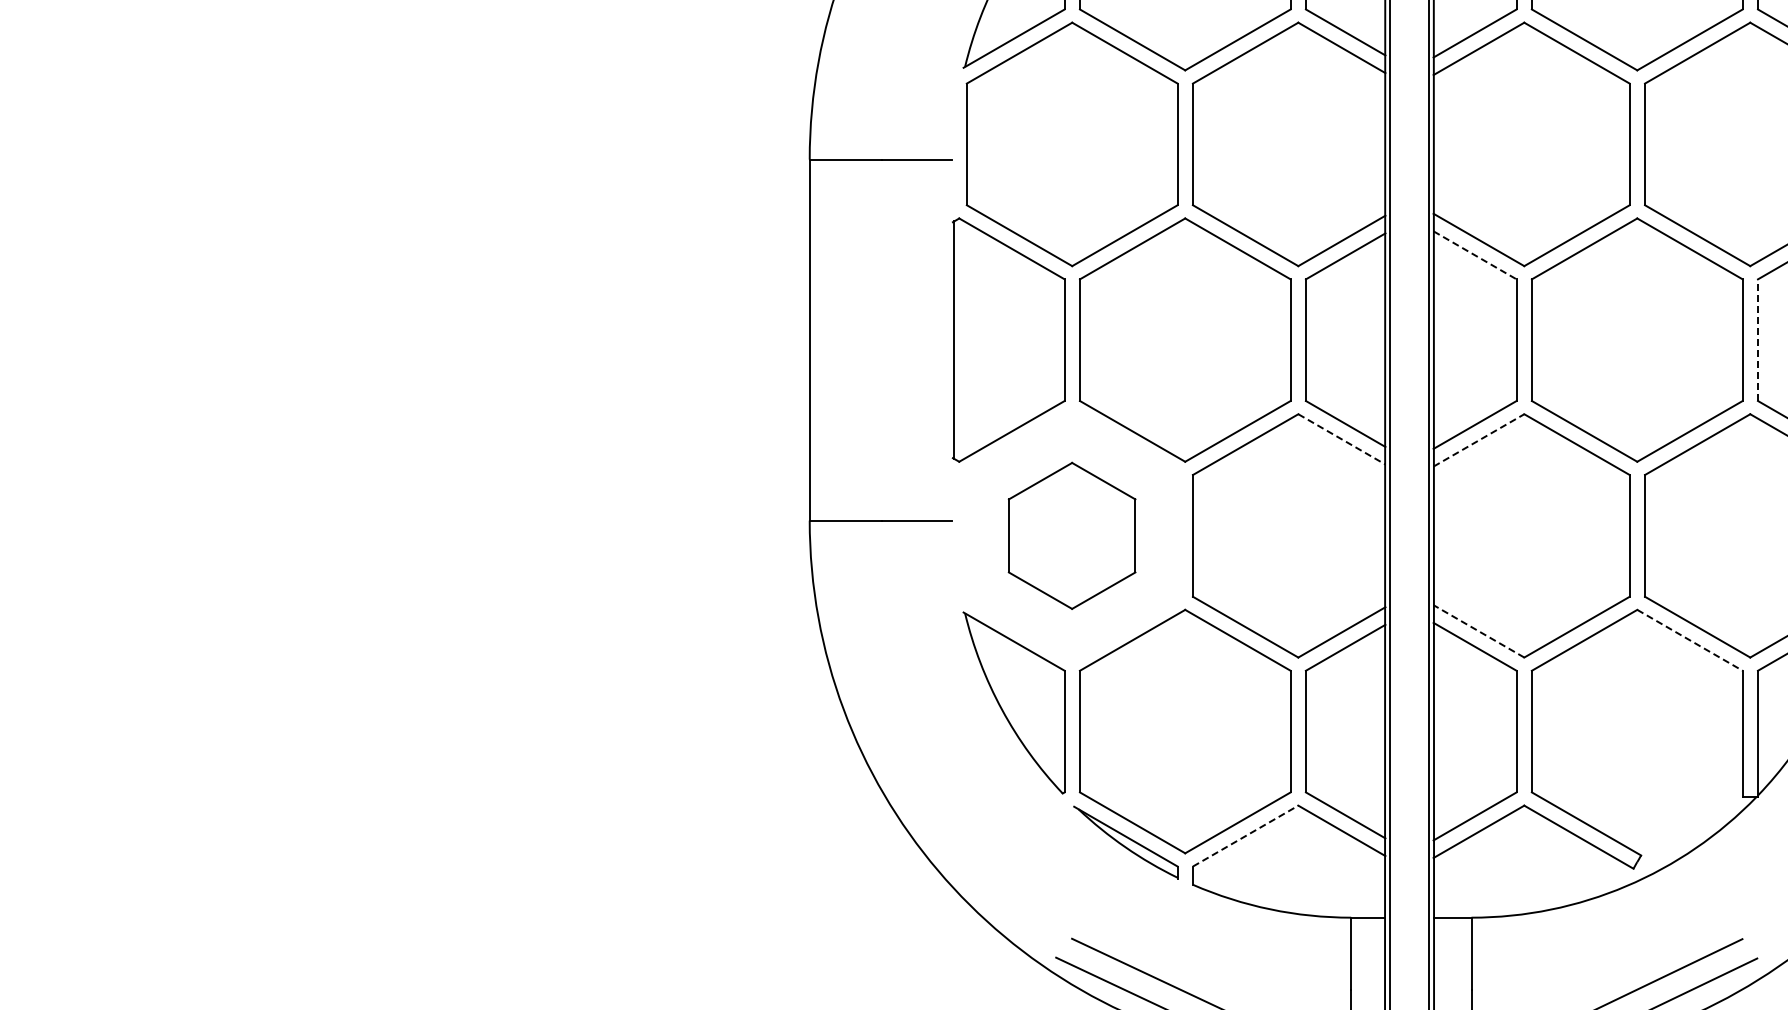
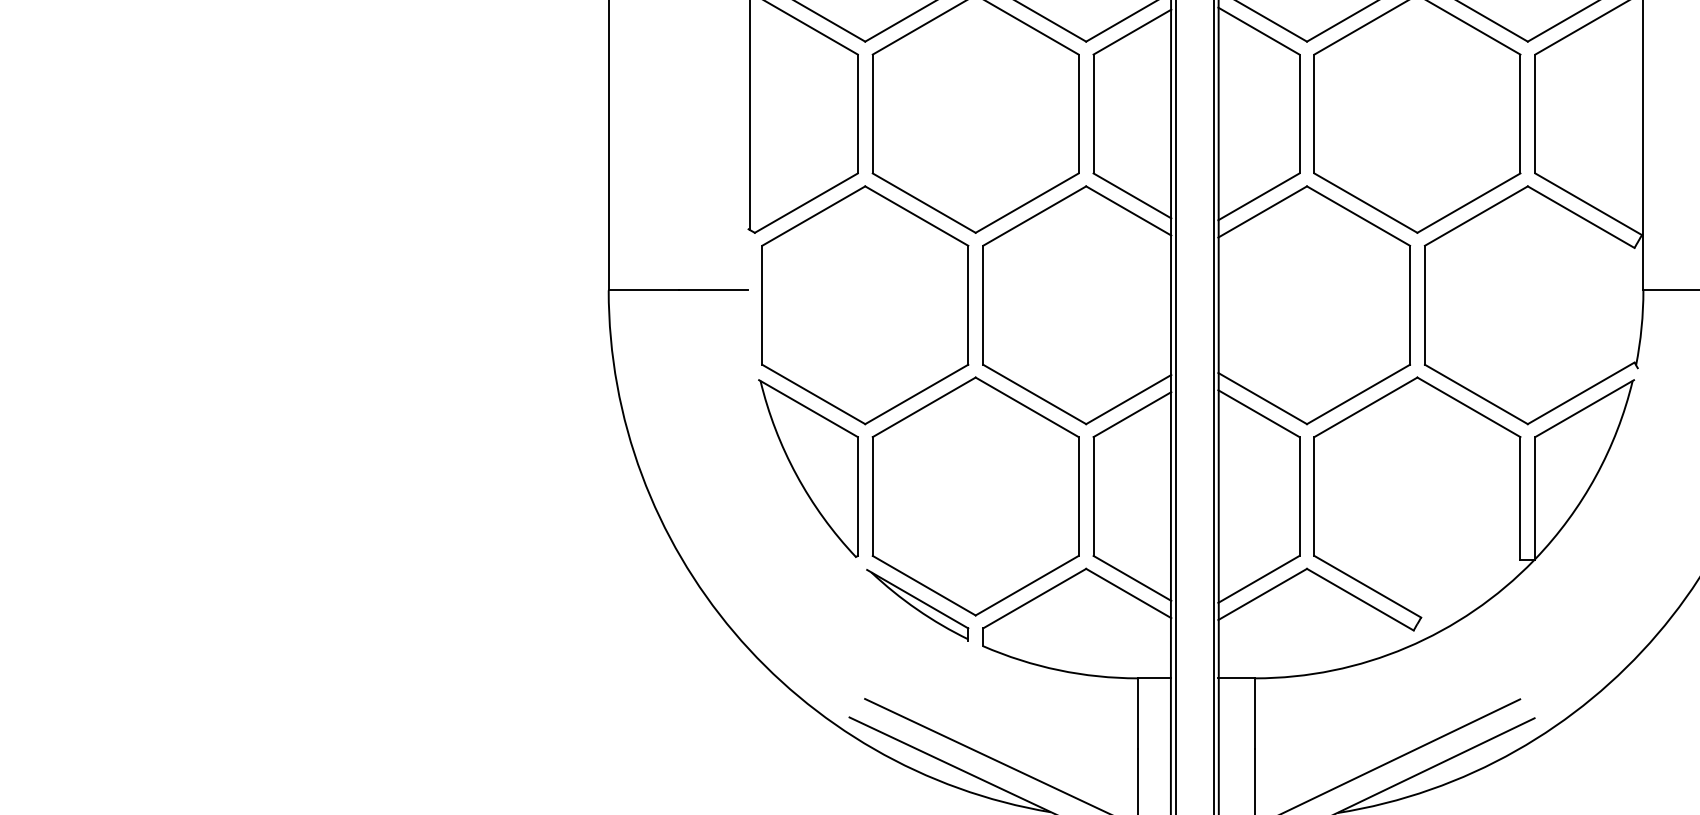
line: (1475, 255) -> (1259, 31), dashed -> solid
line: (1757, 340) -> (1534, 114), dashed -> solid
line: (1342, 439) -> (1129, 211), dashed -> solid
line: (1479, 440) -> (1263, 212), dashed -> solid
part: (1071, 535) -> (864, 304), size x1.67
line: (1478, 631) -> (1262, 398), dashed -> solid
line: (1690, 640) -> (1469, 407), dashed -> solid
line: (1245, 836) -> (1034, 599), dashed -> solid

